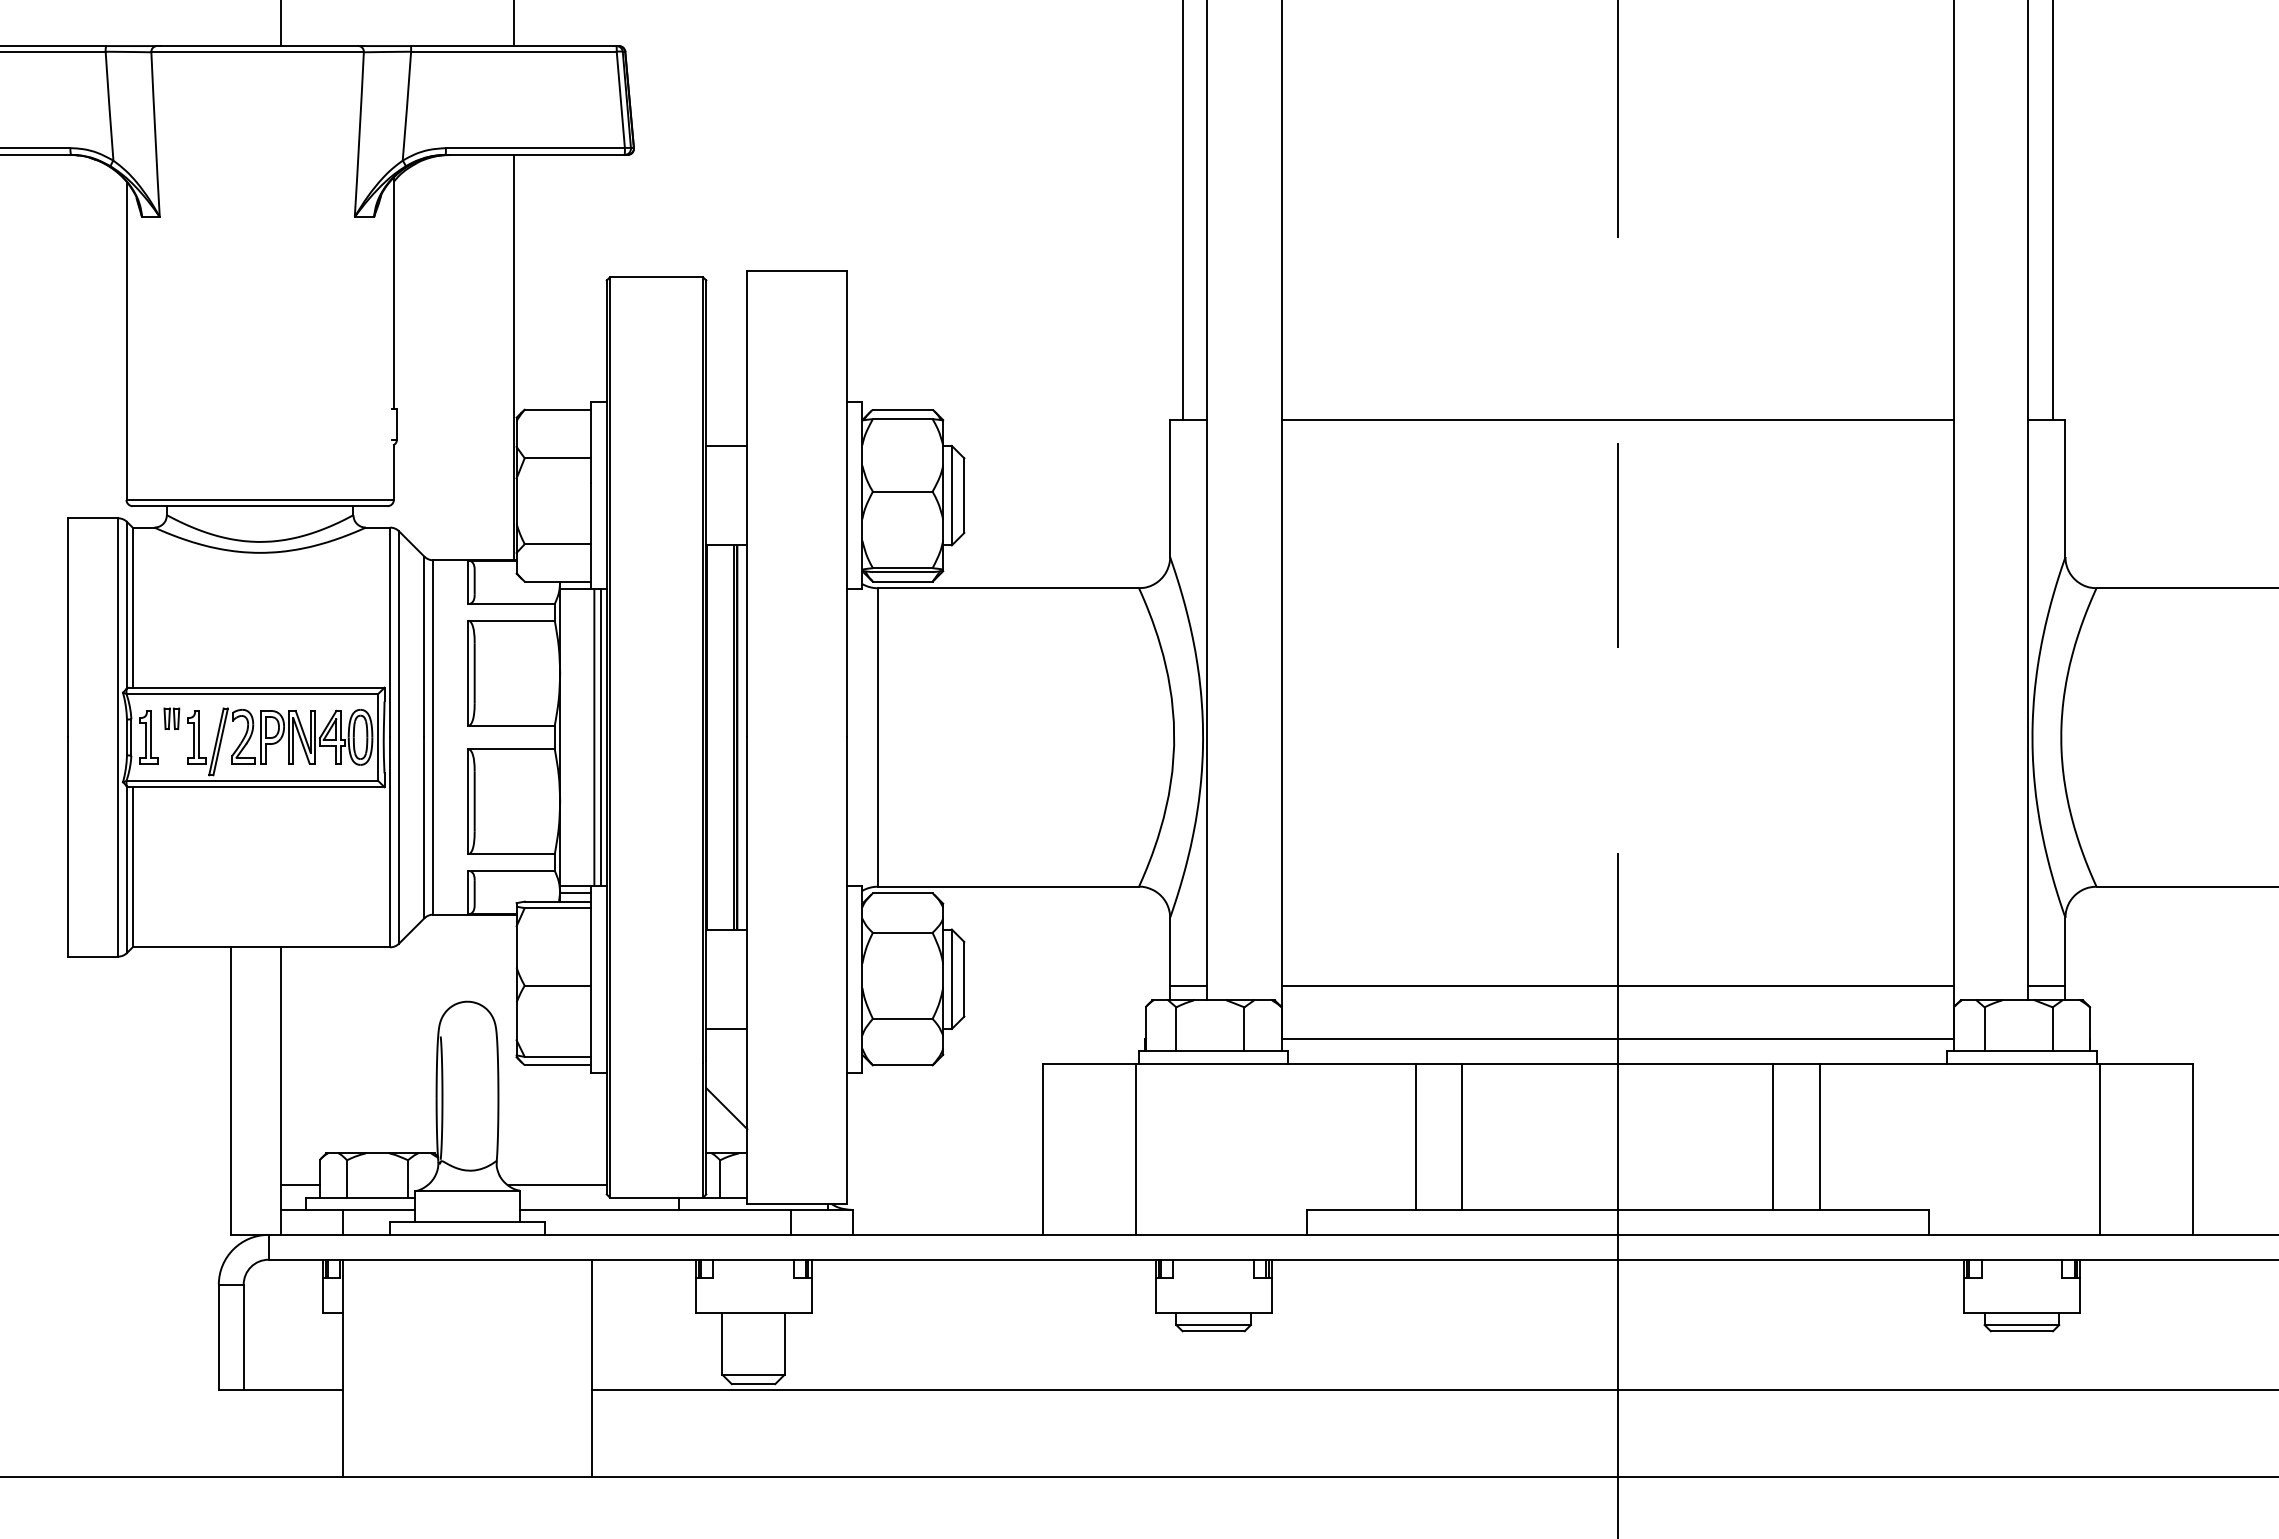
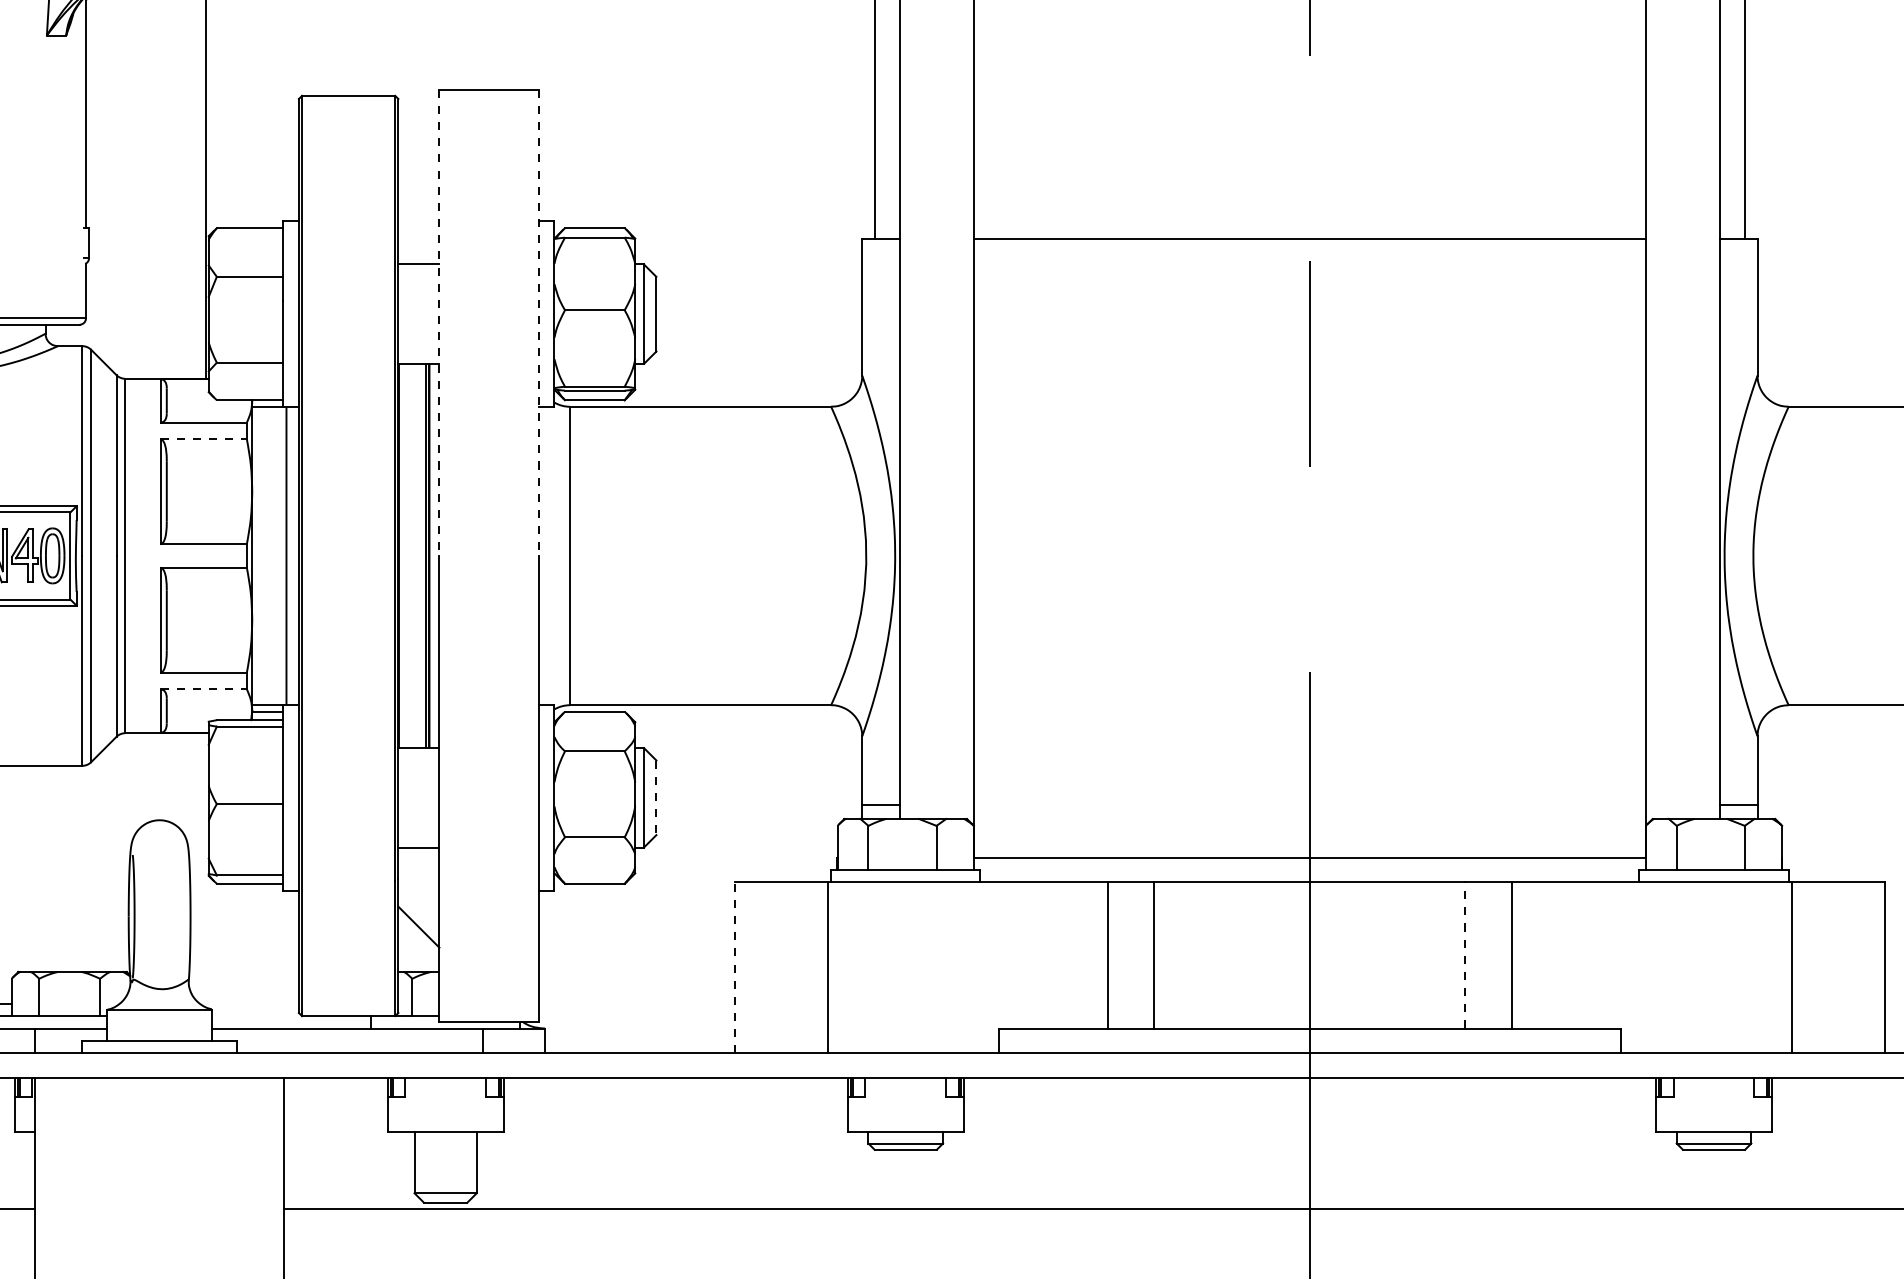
line: (747, 504) -> (439, 323), solid -> dashed
line: (846, 504) -> (538, 323), solid -> dashed
line: (512, 620) -> (204, 439), solid -> dashed
line: (600, 737) -> (292, 556), removed
line: (512, 870) -> (204, 689), solid -> dashed
line: (964, 979) -> (656, 798), solid -> dashed
line: (1617, 986) -> (1309, 805), removed
line: (1773, 1136) -> (1465, 955), solid -> dashed
line: (1042, 1148) -> (734, 967), solid -> dashed
line: (556, 1185) -> (248, 1004), removed

